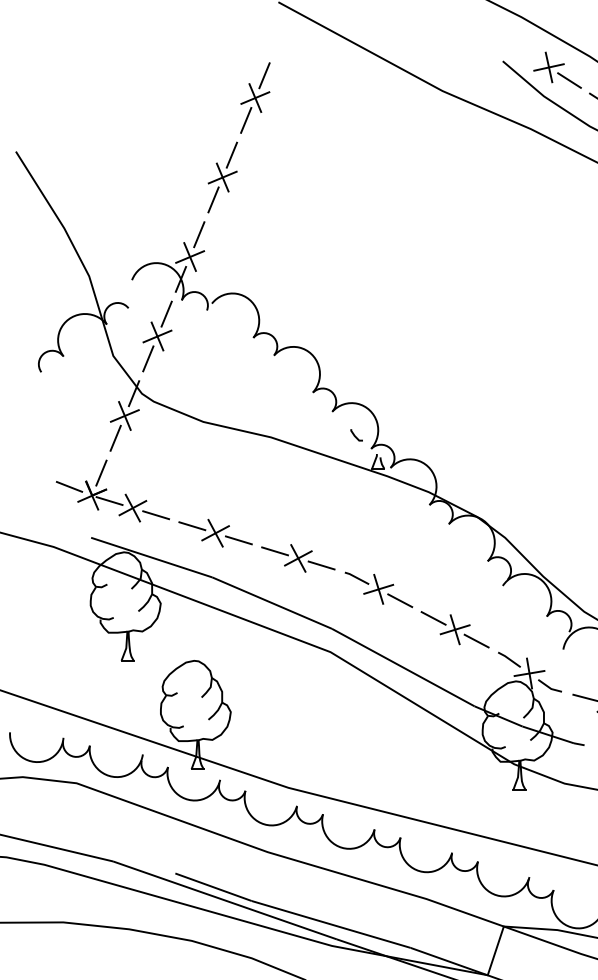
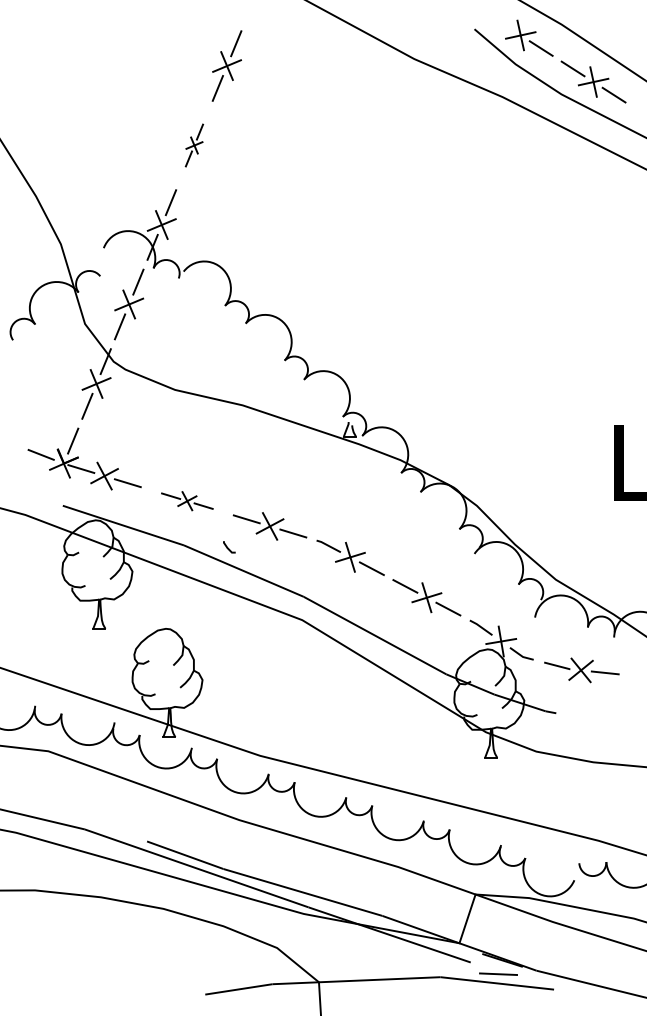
part: (222, 177) -> (194, 145), size x0.6
line: (355, 435) -> (228, 547), moved
part: (215, 532) -> (187, 500), size x0.7

